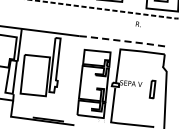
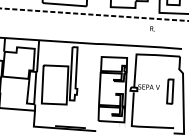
line: (123, 41) -> (139, 46), dashed -> solid
part: (152, 89) -> (170, 91), size x1.43

